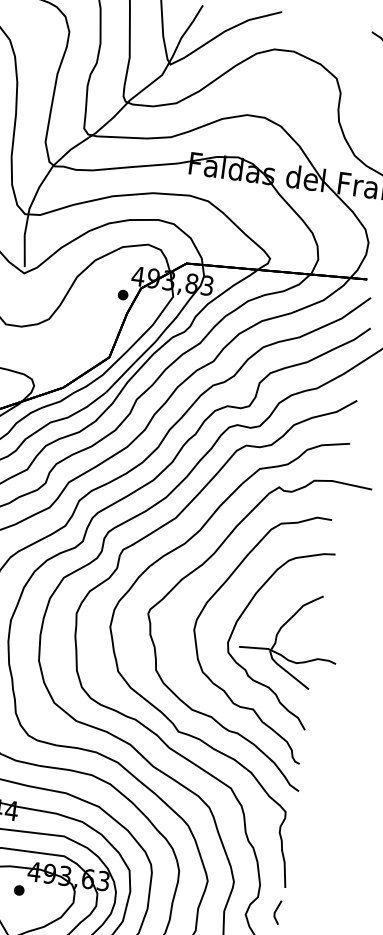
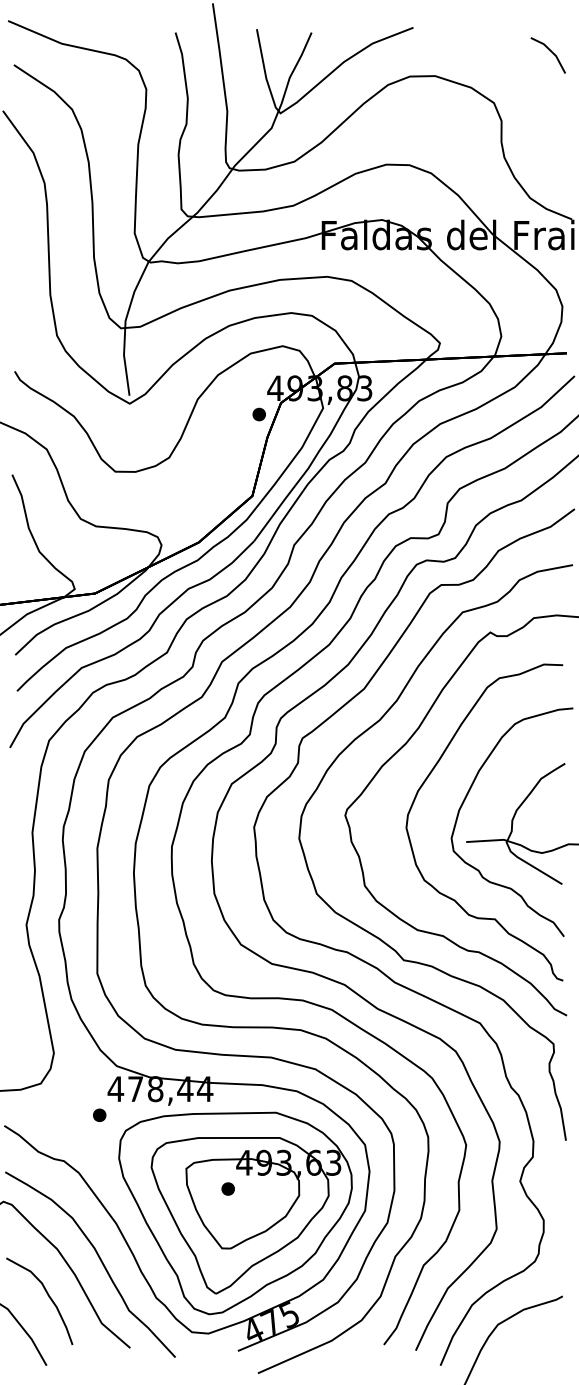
line: (276, 911) -> (558, 1172), removed

